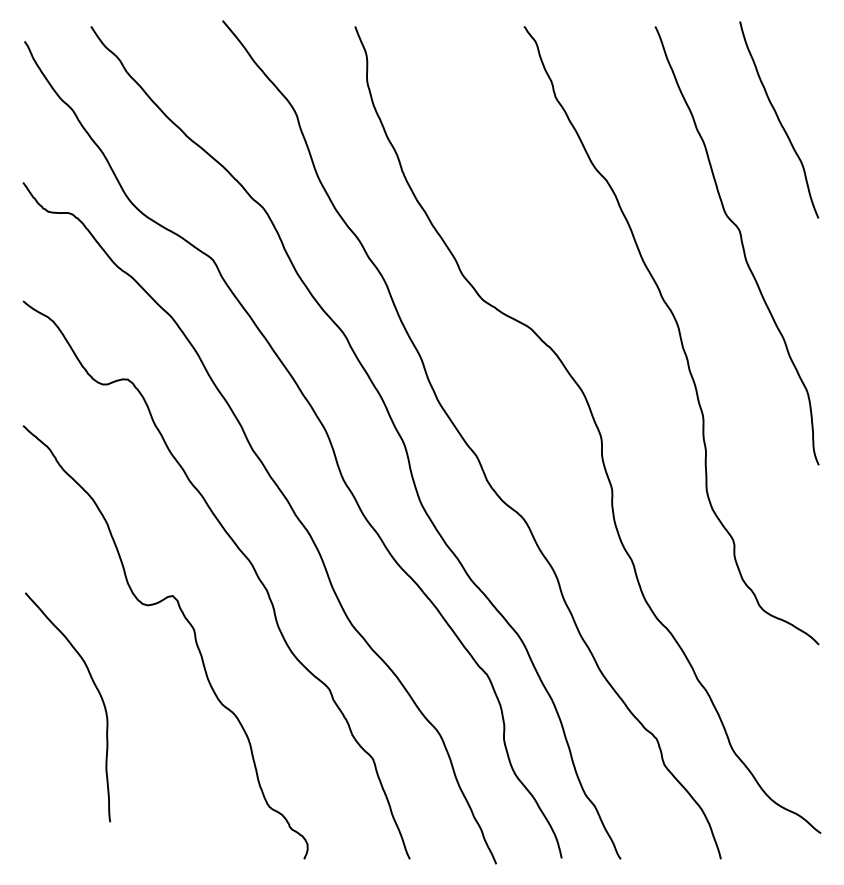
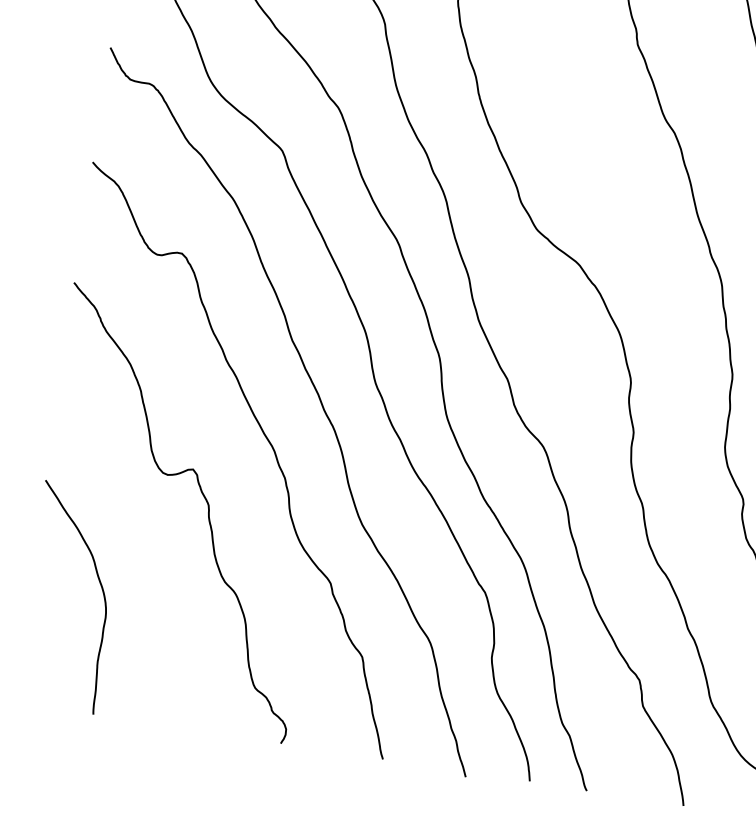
curve: (97, 691) -> (100, 586), moved

